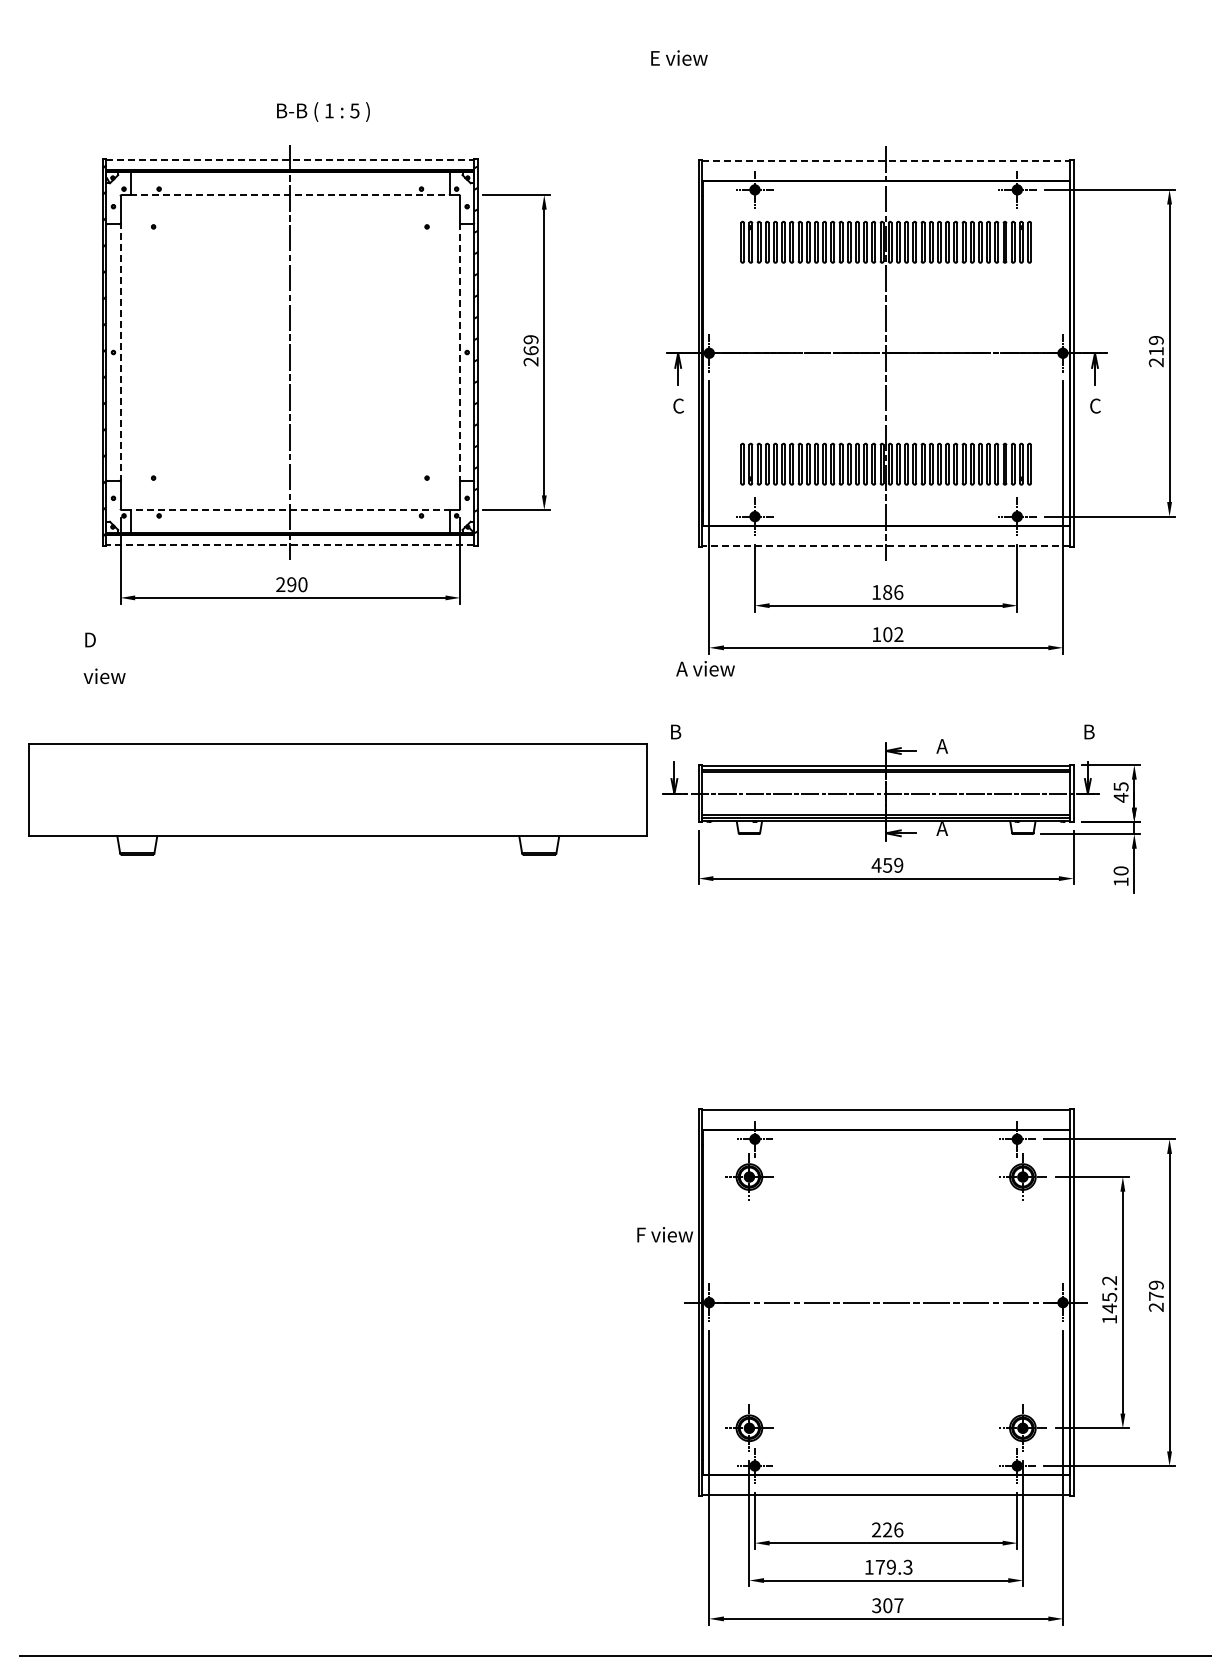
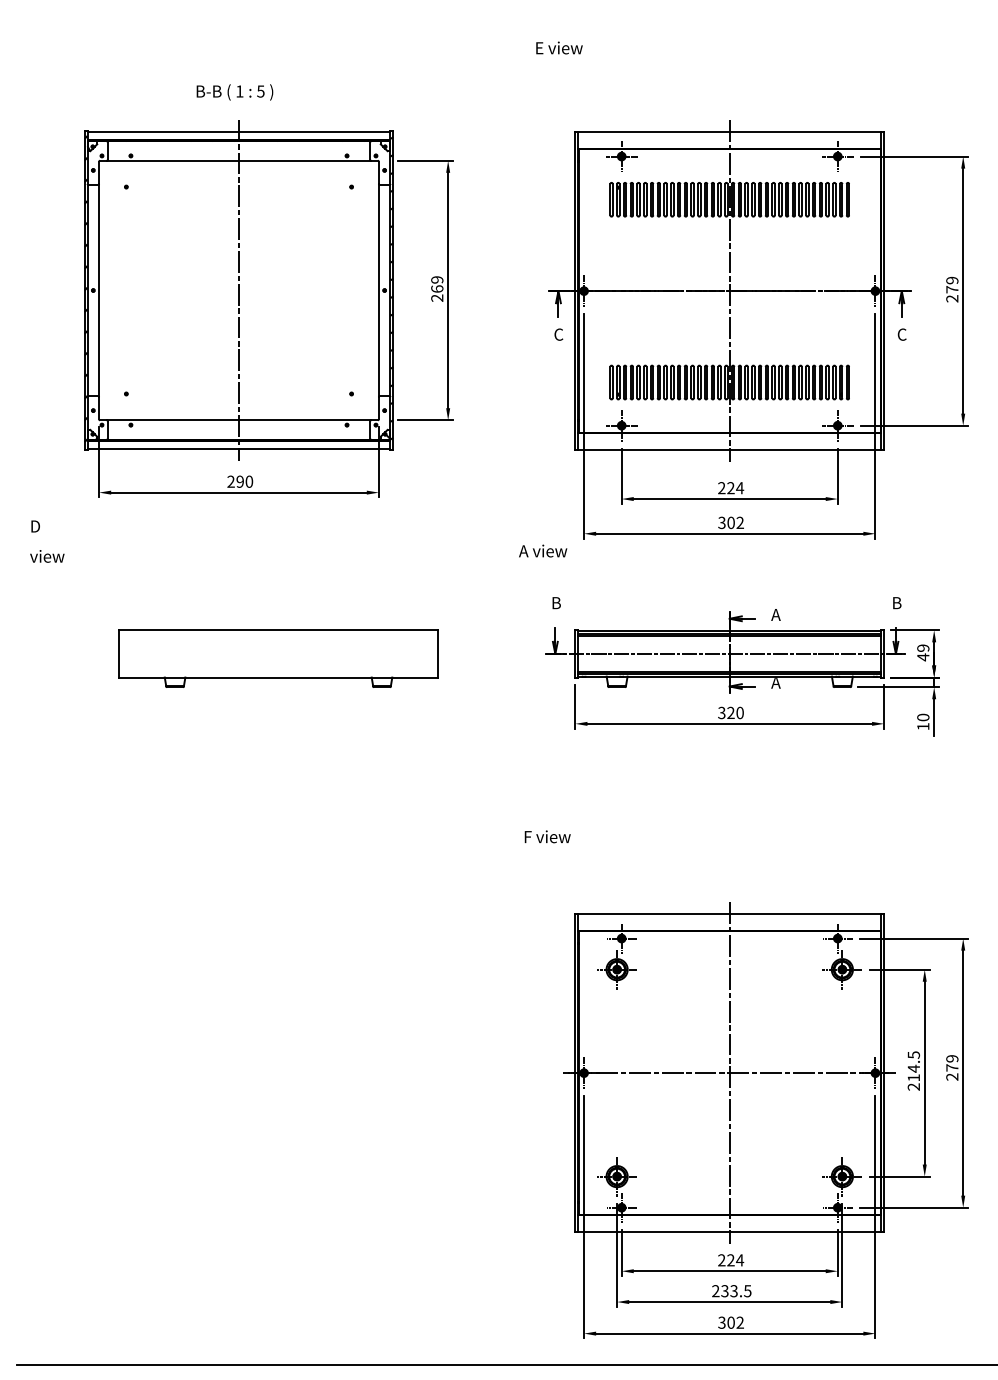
text: (323, 111) -> (235, 91), moved
line: (290, 159) -> (239, 131), dashed -> solid
line: (886, 160) -> (730, 132), dashed -> solid
line: (290, 195) -> (239, 161), dashed -> solid
text: (1156, 350) -> (952, 288), 219 -> 279
line: (120, 352) -> (99, 290), dashed -> solid
line: (460, 353) -> (379, 291), dashed -> solid
line: (289, 510) -> (238, 420), dashed -> solid
line: (290, 545) -> (239, 449), dashed -> solid
line: (886, 545) -> (730, 449), dashed -> solid
text: (887, 592) -> (730, 488), 186 -> 224
text: (876, 634) -> (721, 522), 102 -> 302
text: (104, 658) -> (47, 541), moved
text: (705, 668) -> (543, 550), moved
text: (1120, 786) -> (922, 647), 45 -> 49
part: (338, 799) -> (278, 658), size x0.62
text: (887, 864) -> (730, 712), 459 -> 320
text: (664, 1234) -> (547, 836), moved
text: (1109, 1300) -> (913, 1071), 145.2 -> 214.5
line: (886, 1302) -> (730, 1073), added
text: (898, 1529) -> (739, 1260), 226 -> 224
text: (888, 1566) -> (731, 1290), 179.3 -> 233.5
text: (898, 1605) -> (739, 1322), 307 -> 302

